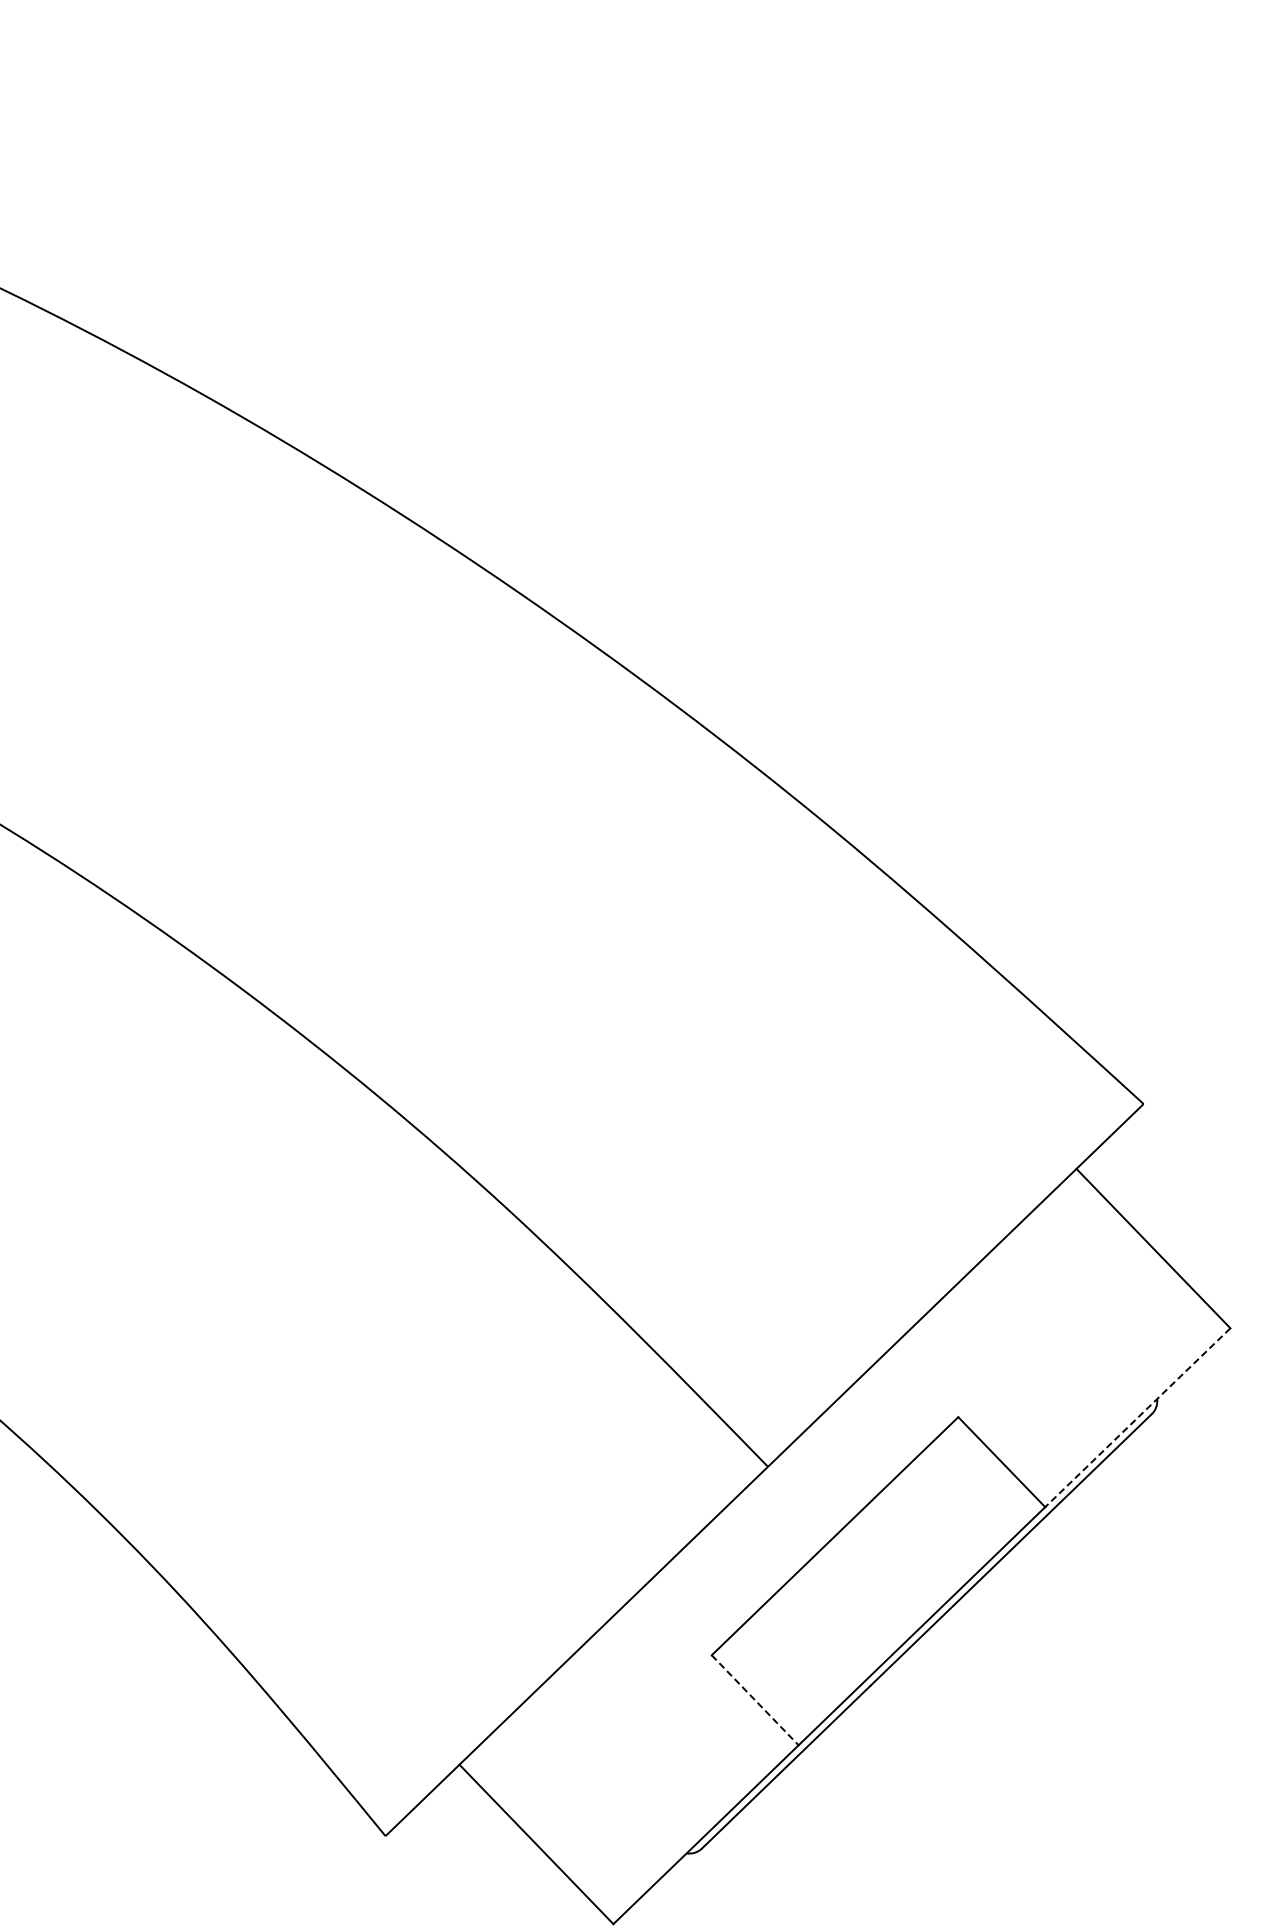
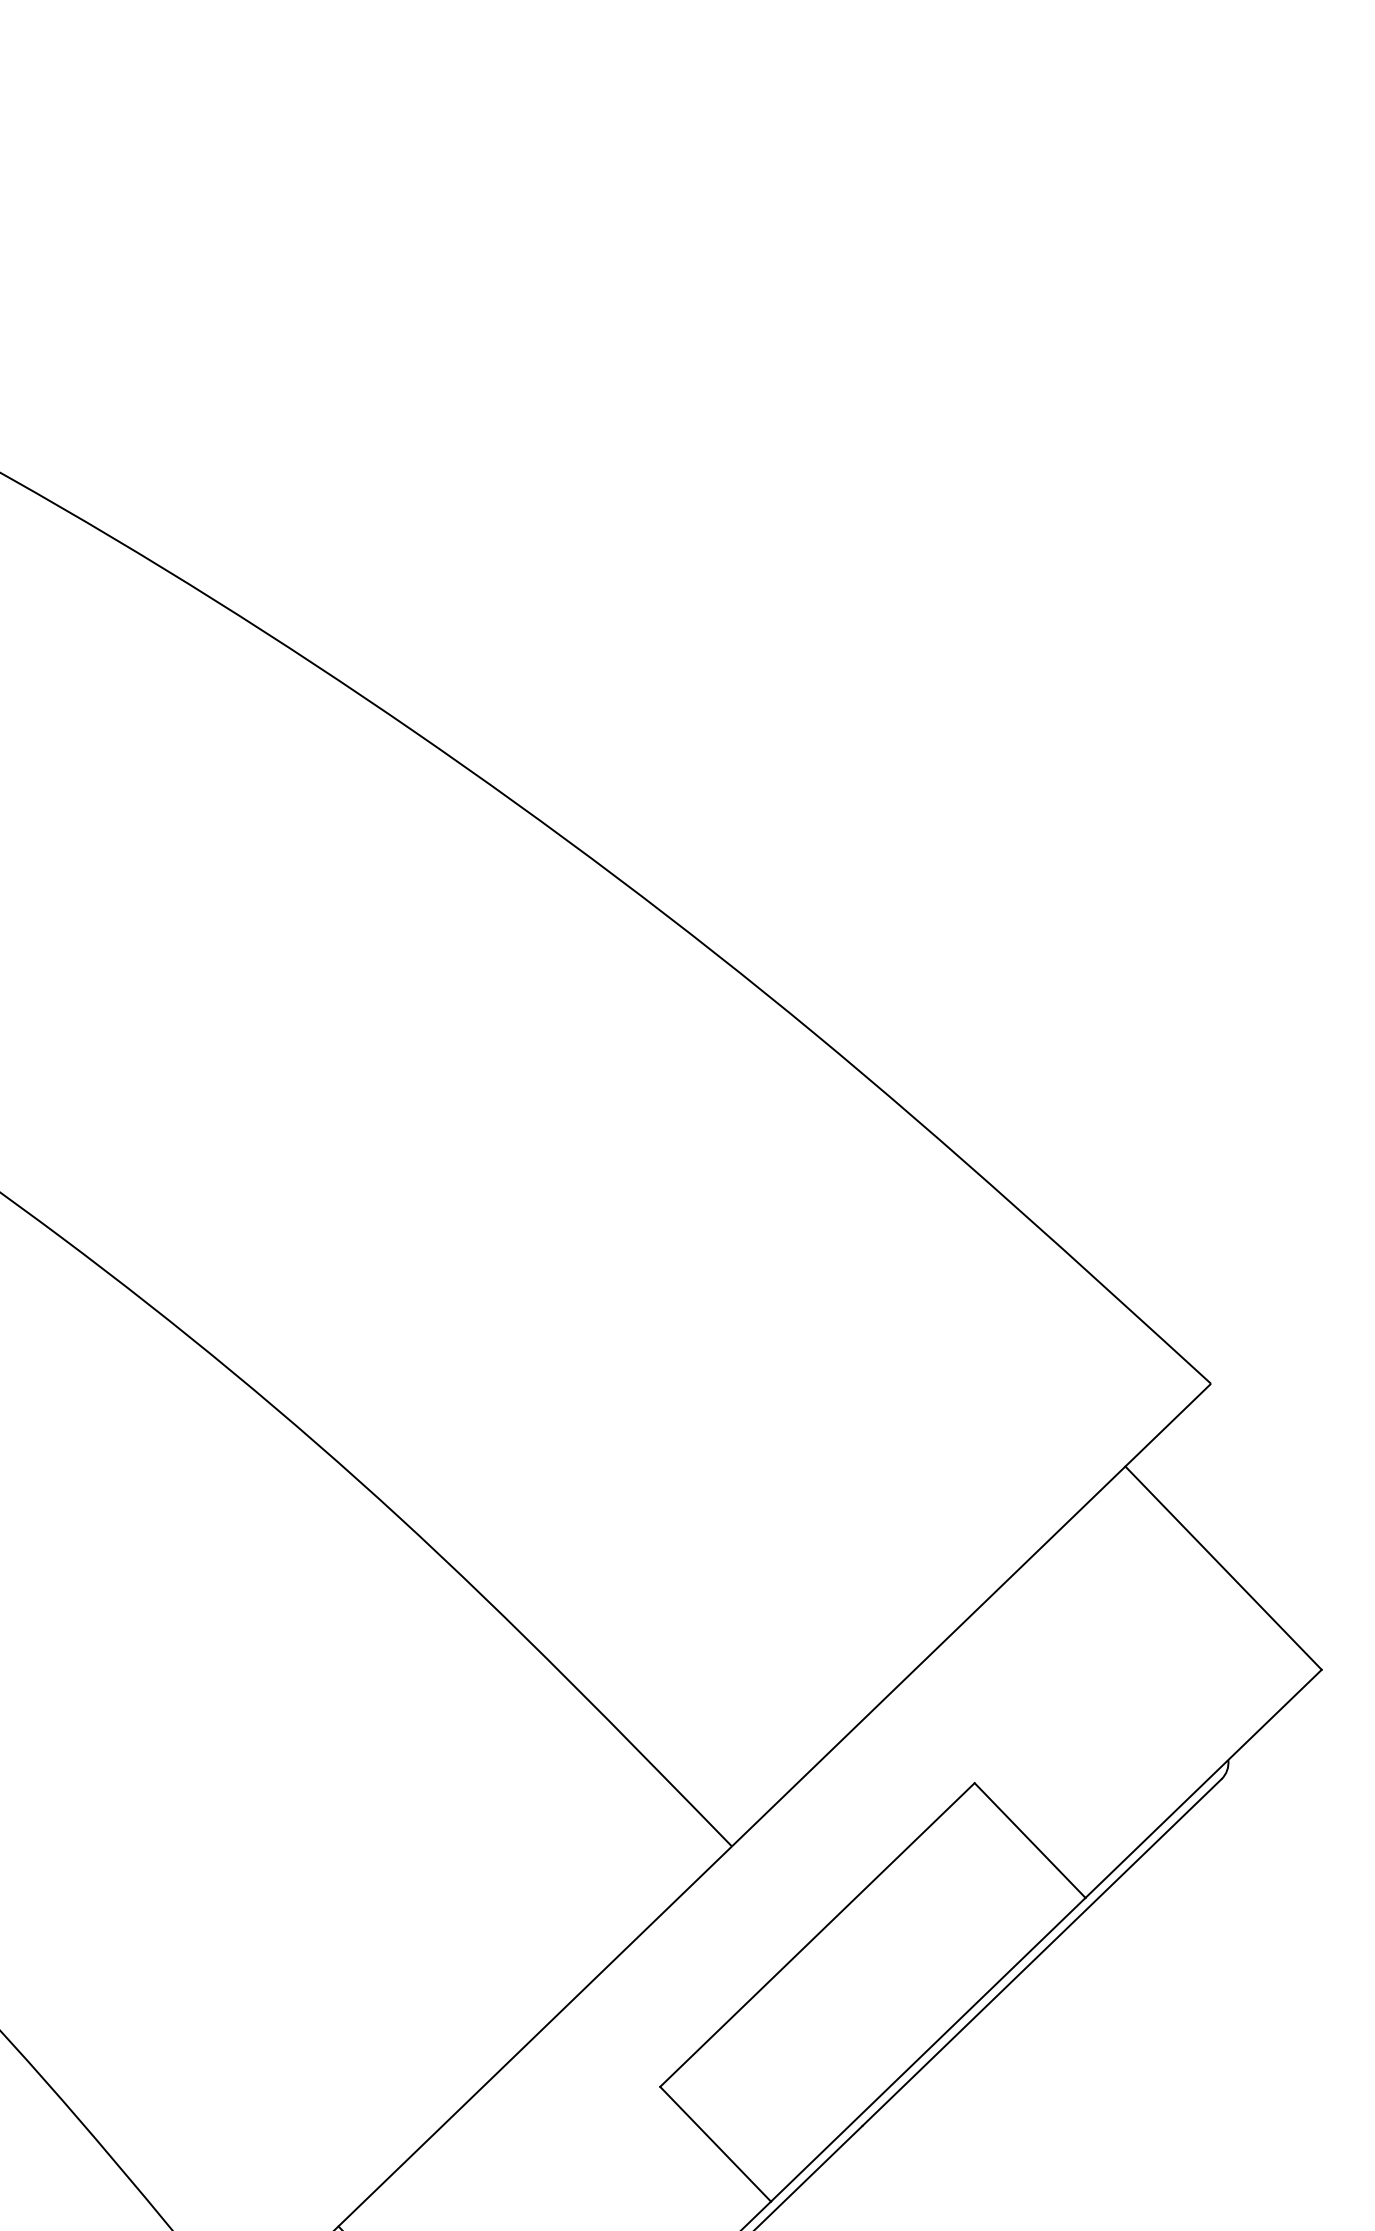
line: (1137, 1417) -> (1203, 1783), dashed -> solid
line: (755, 1700) -> (716, 2144), dashed -> solid

